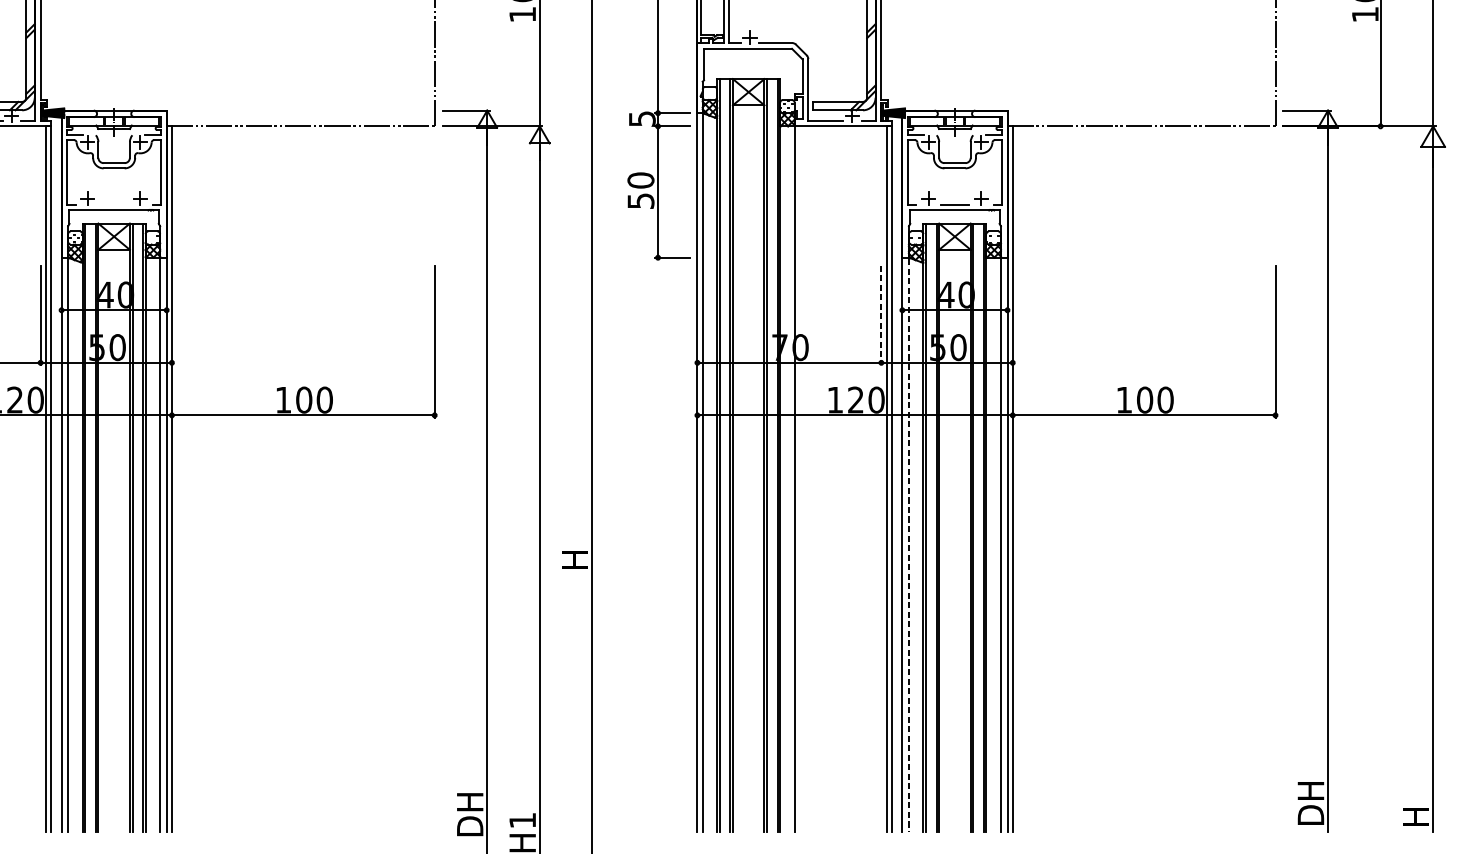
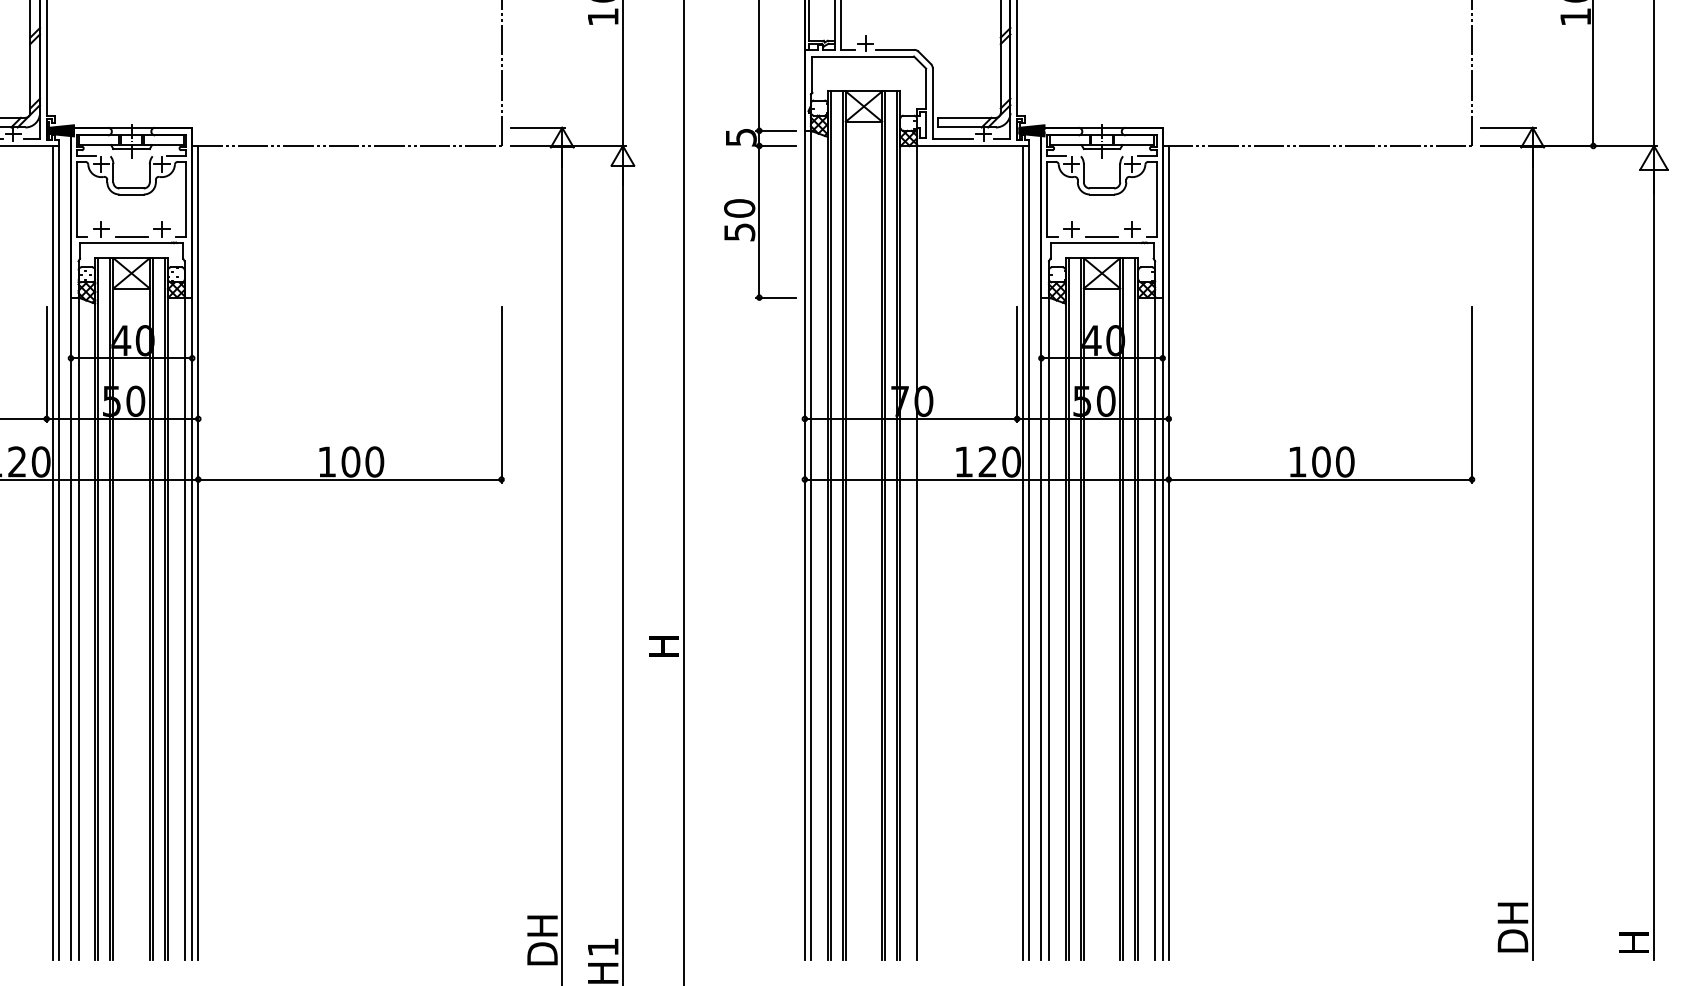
line: (114, 205) -> (131, 237), added
line: (881, 315) -> (1017, 364), dashed -> solid
line: (908, 546) -> (1048, 630), dashed -> solid

